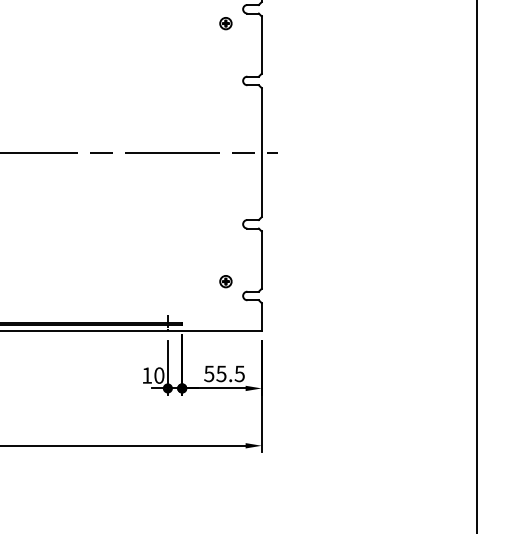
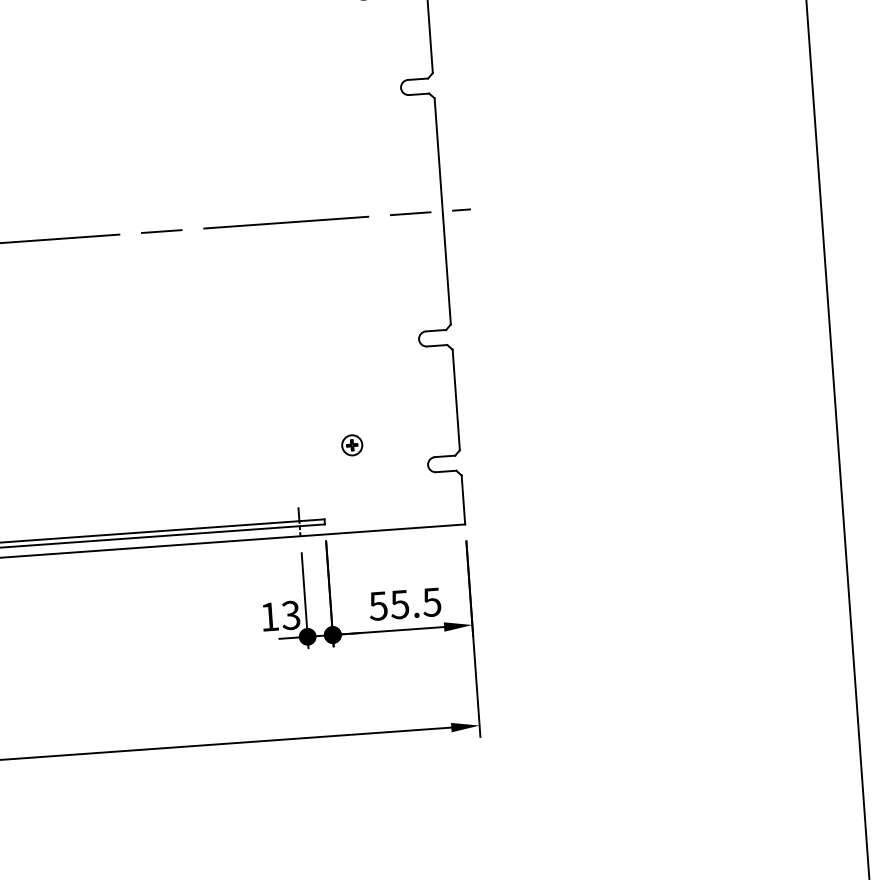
part: (225, 281) -> (351, 445), moved
text: (159, 375) -> (291, 615), 10 -> 13

